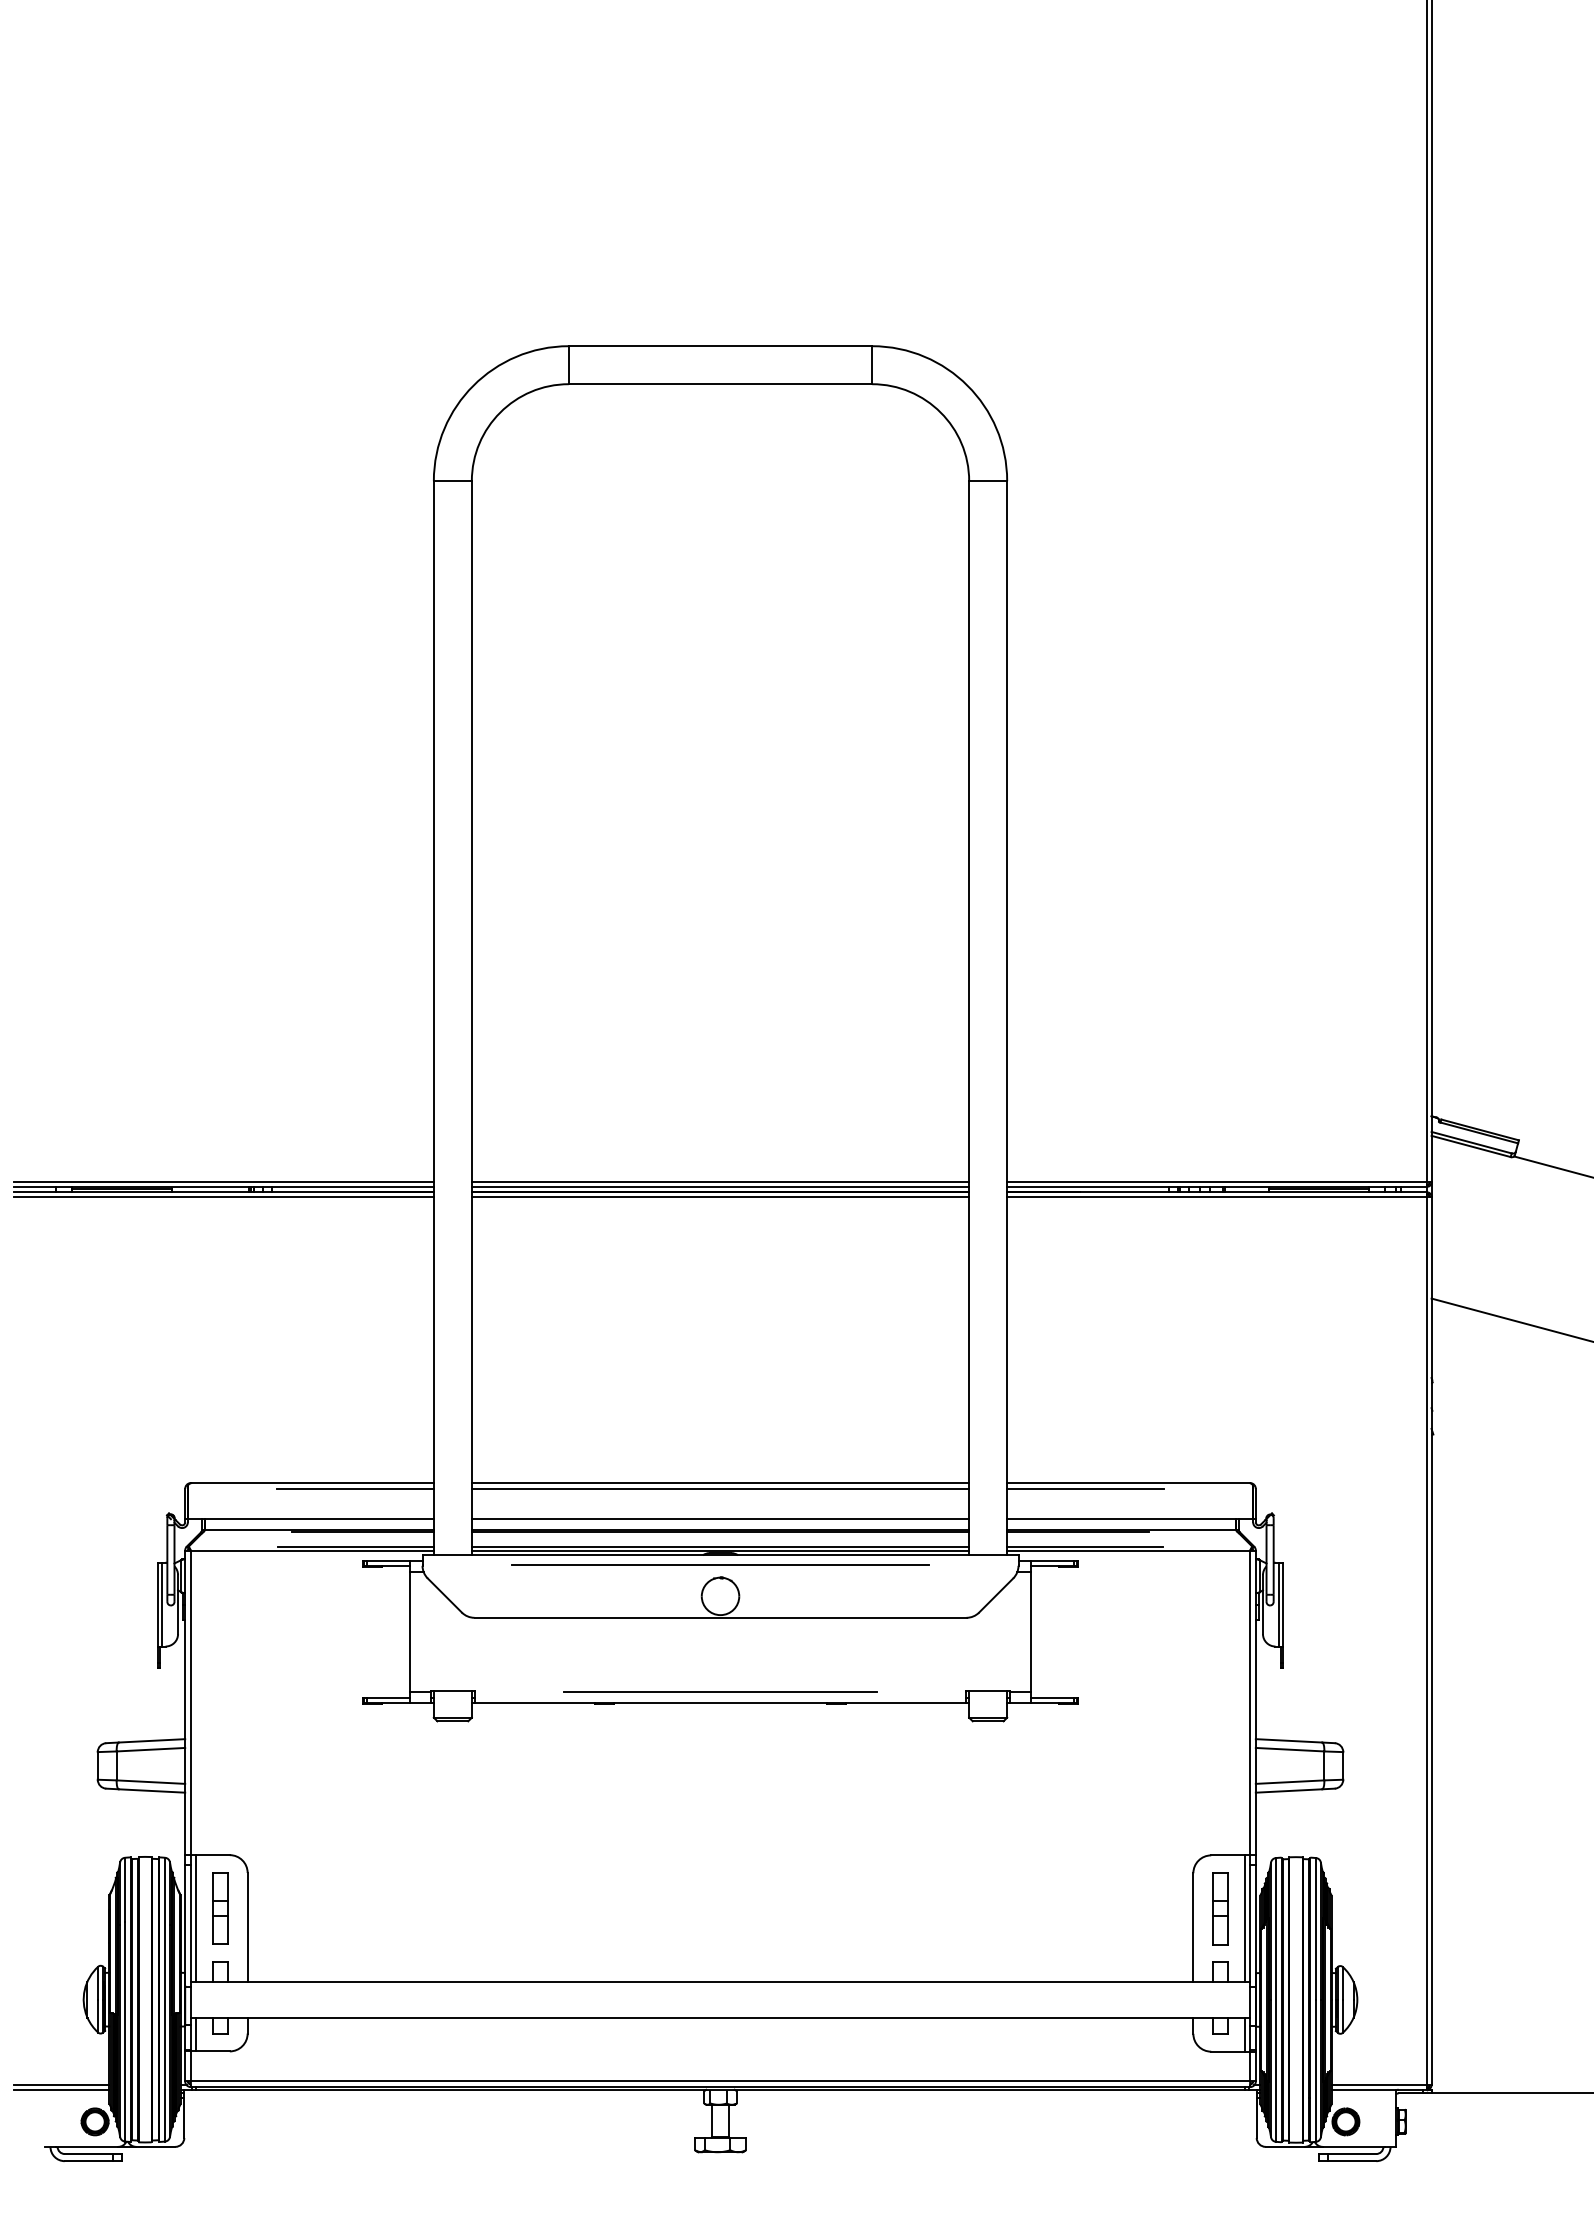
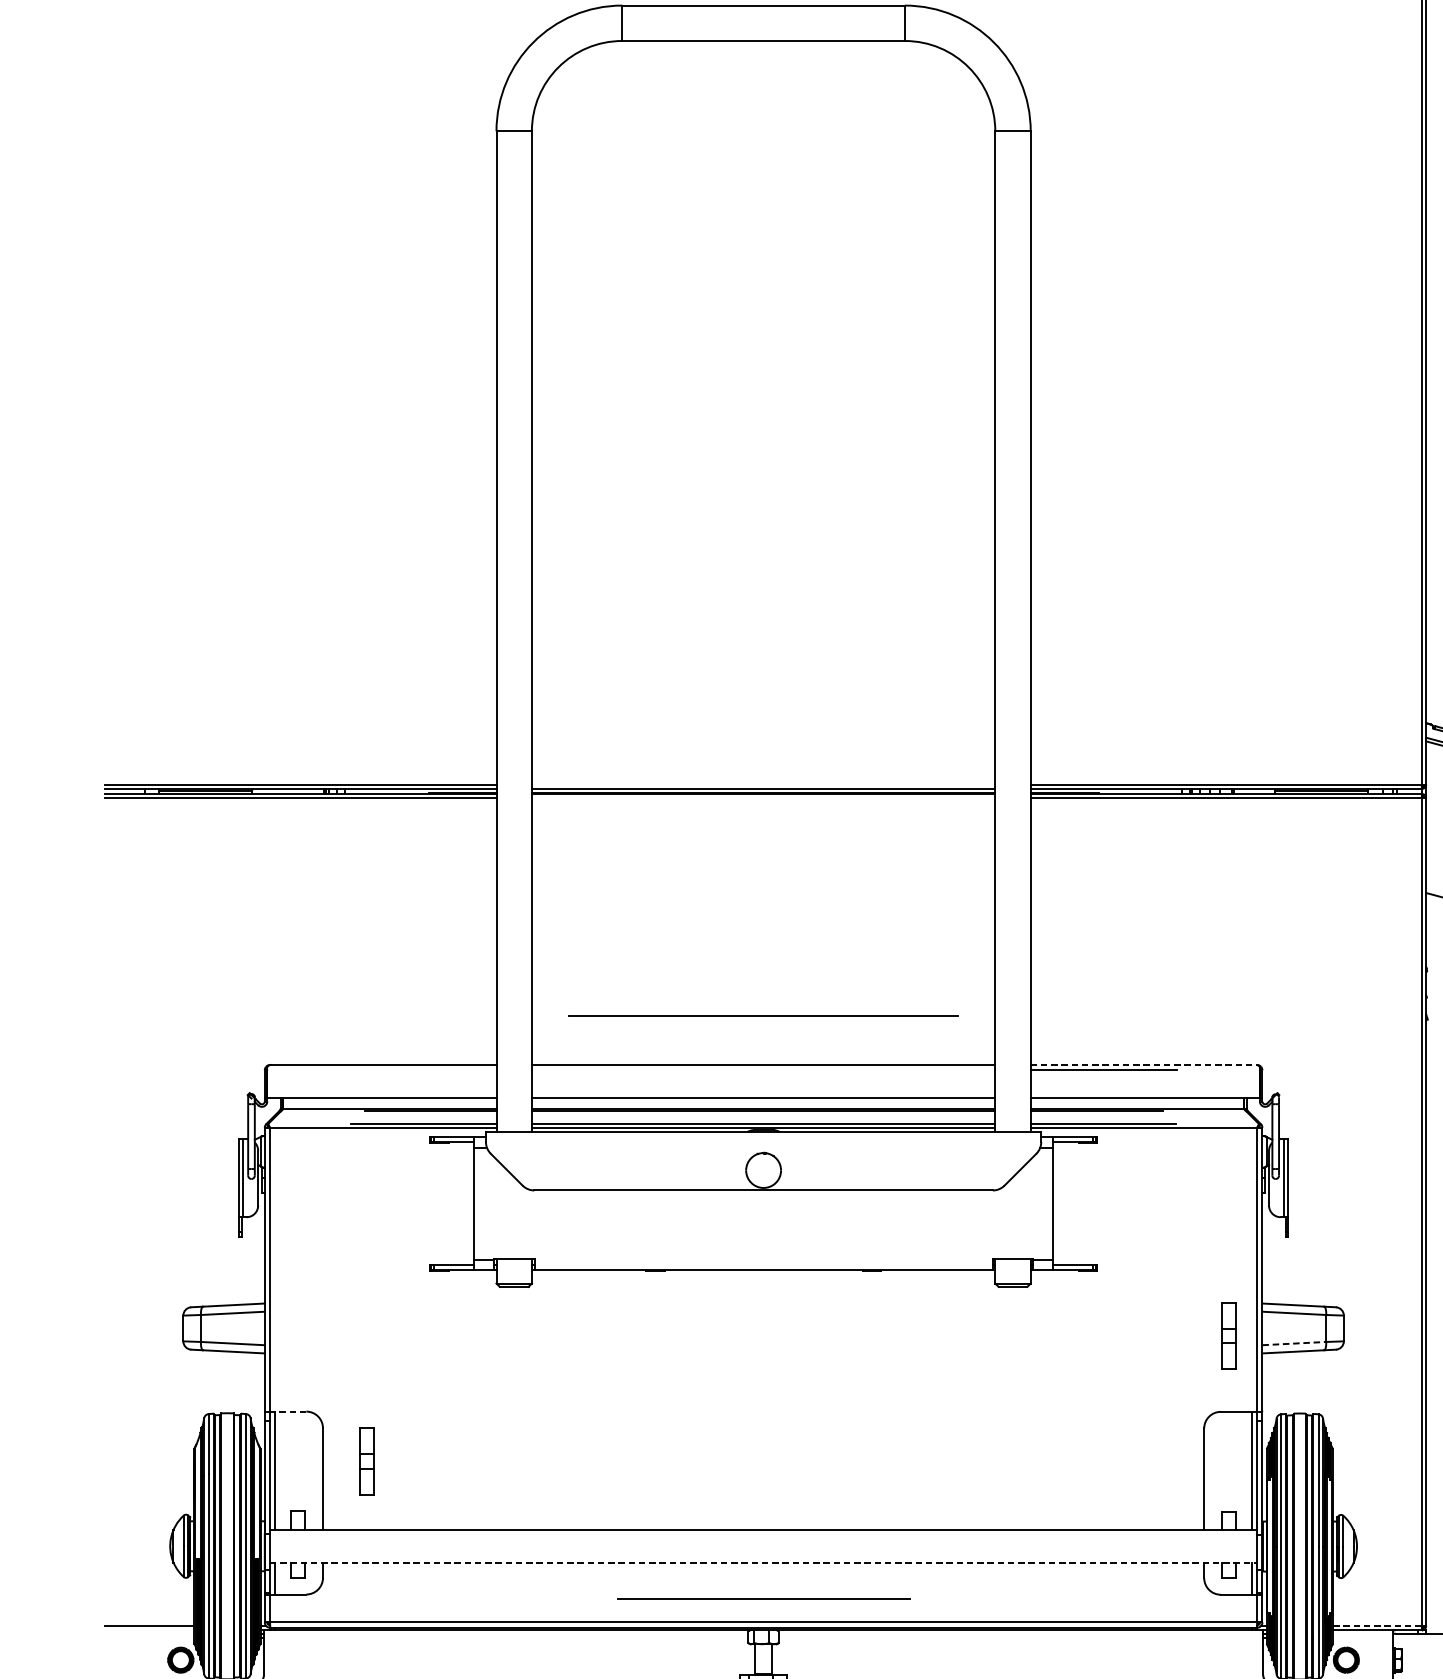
line: (720, 1182) -> (763, 784), removed
line: (720, 1196) -> (763, 797), removed
line: (1128, 1483) -> (1143, 1065), solid -> dashed
line: (355, 1488) -> (423, 1069), removed
line: (720, 1488) -> (763, 1069), removed
line: (720, 1564) -> (763, 1015), moved
line: (720, 1691) -> (763, 1598), moved
line: (1290, 1782) -> (1294, 1343), solid -> dashed
line: (213, 1855) -> (291, 1411), solid -> dashed
part: (220, 1908) -> (366, 1461), moved
part: (1220, 1908) -> (1229, 1335), moved
line: (720, 2017) -> (763, 1562), solid -> dashed
line: (1379, 2085) -> (1377, 1626), solid -> dashed
line: (61, 2089) -> (149, 1629), removed

